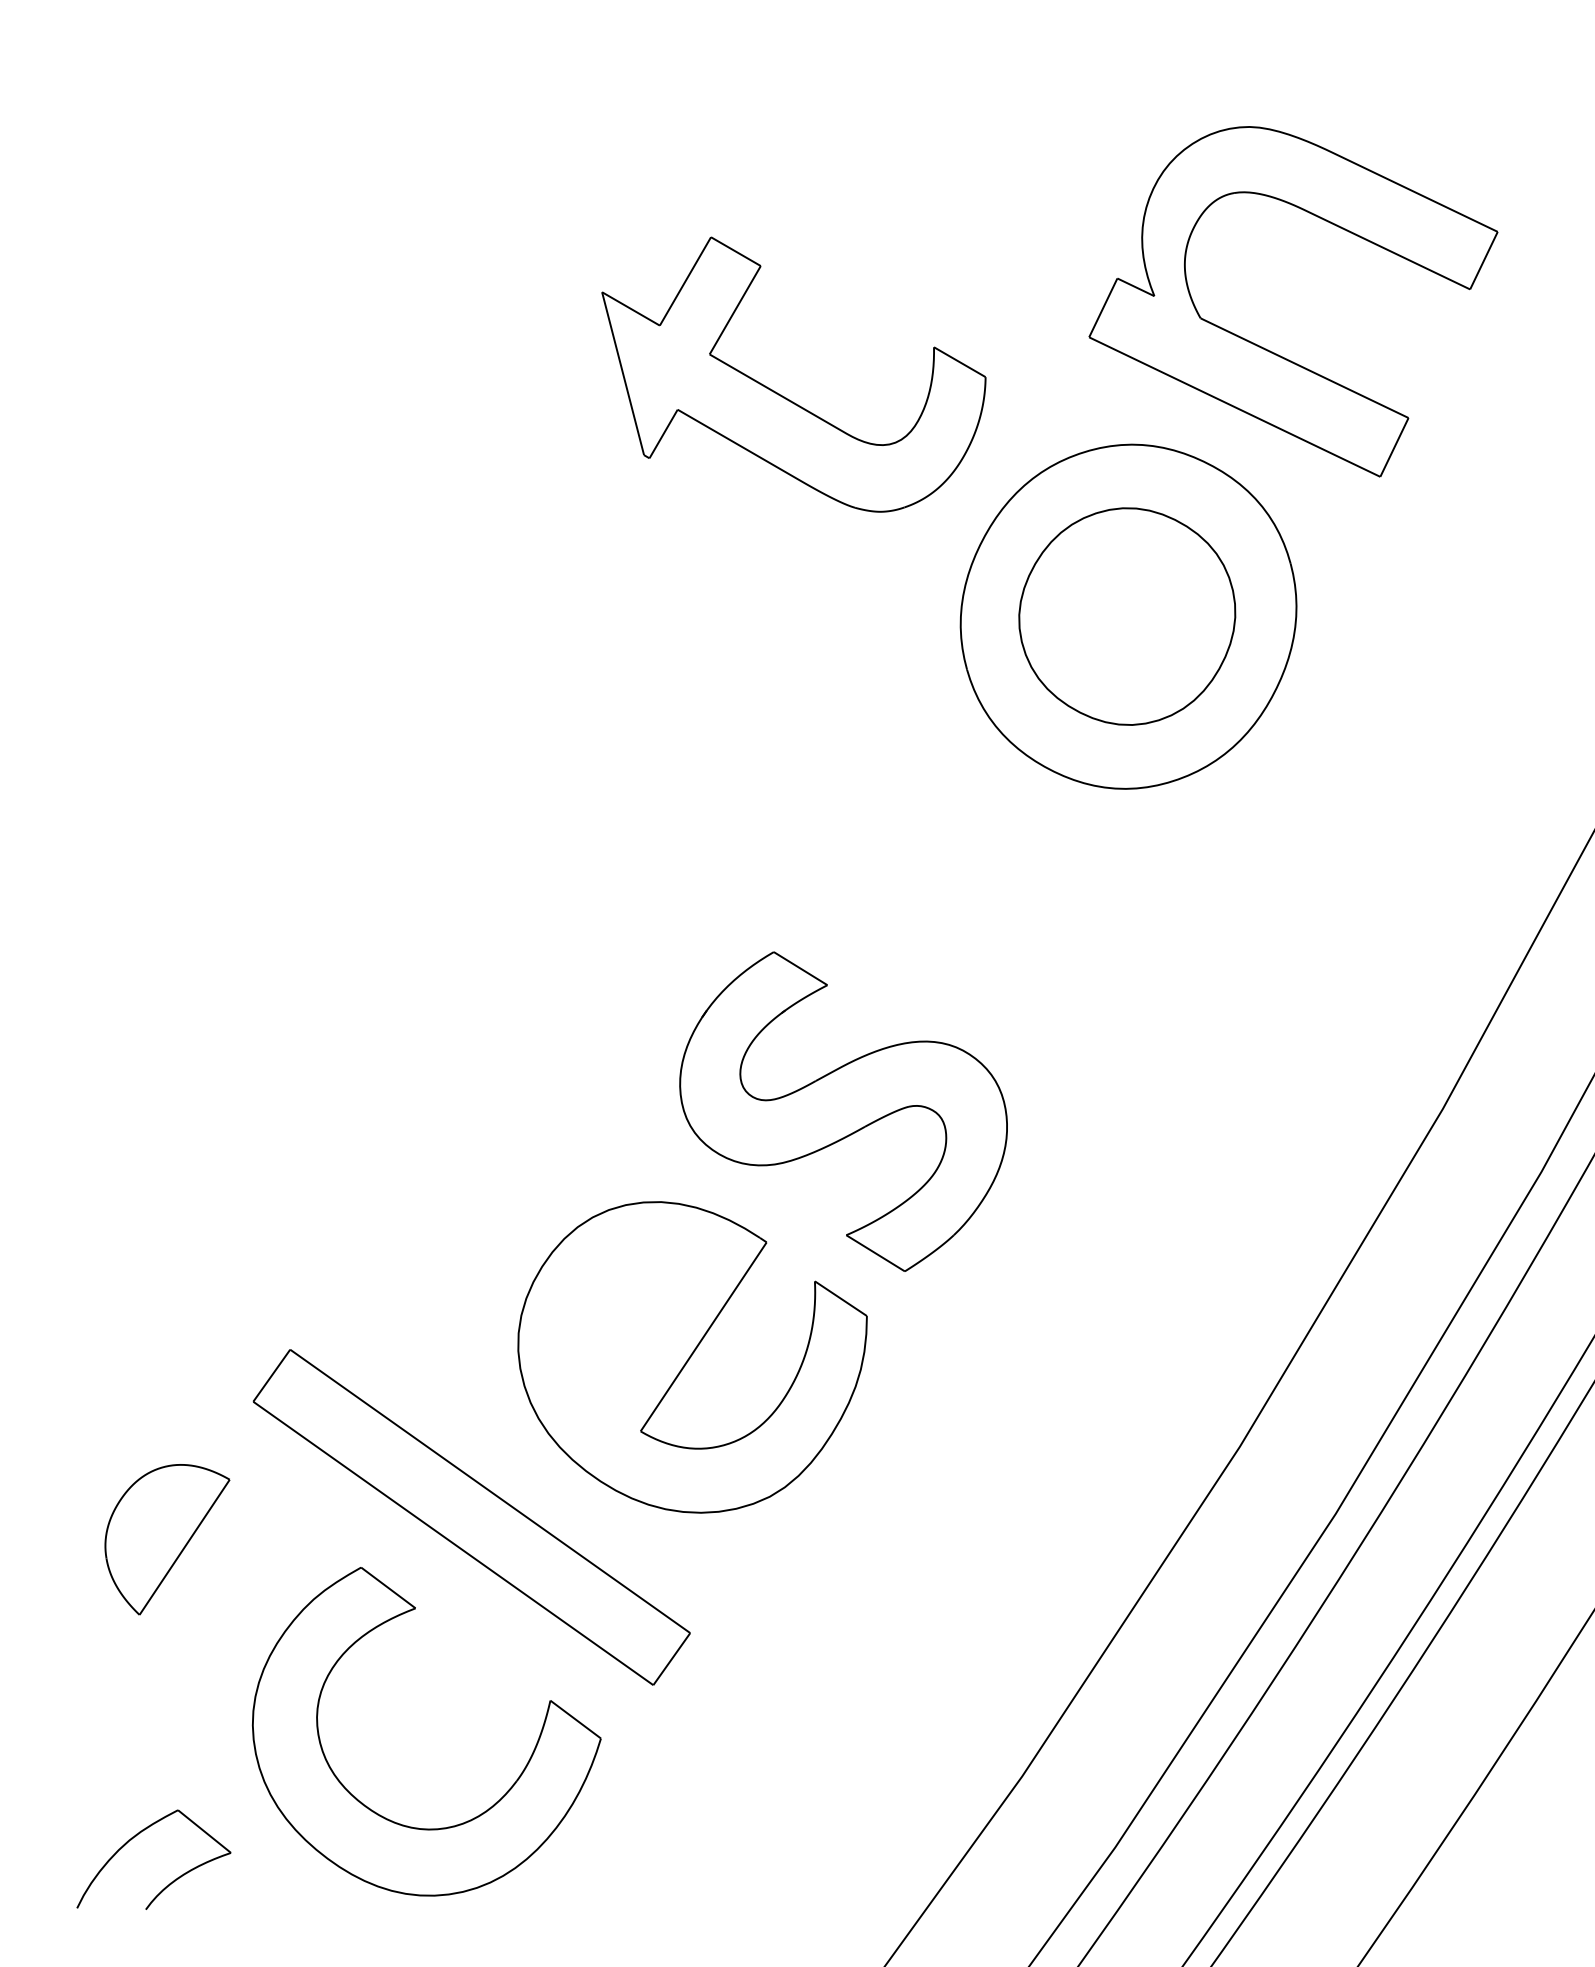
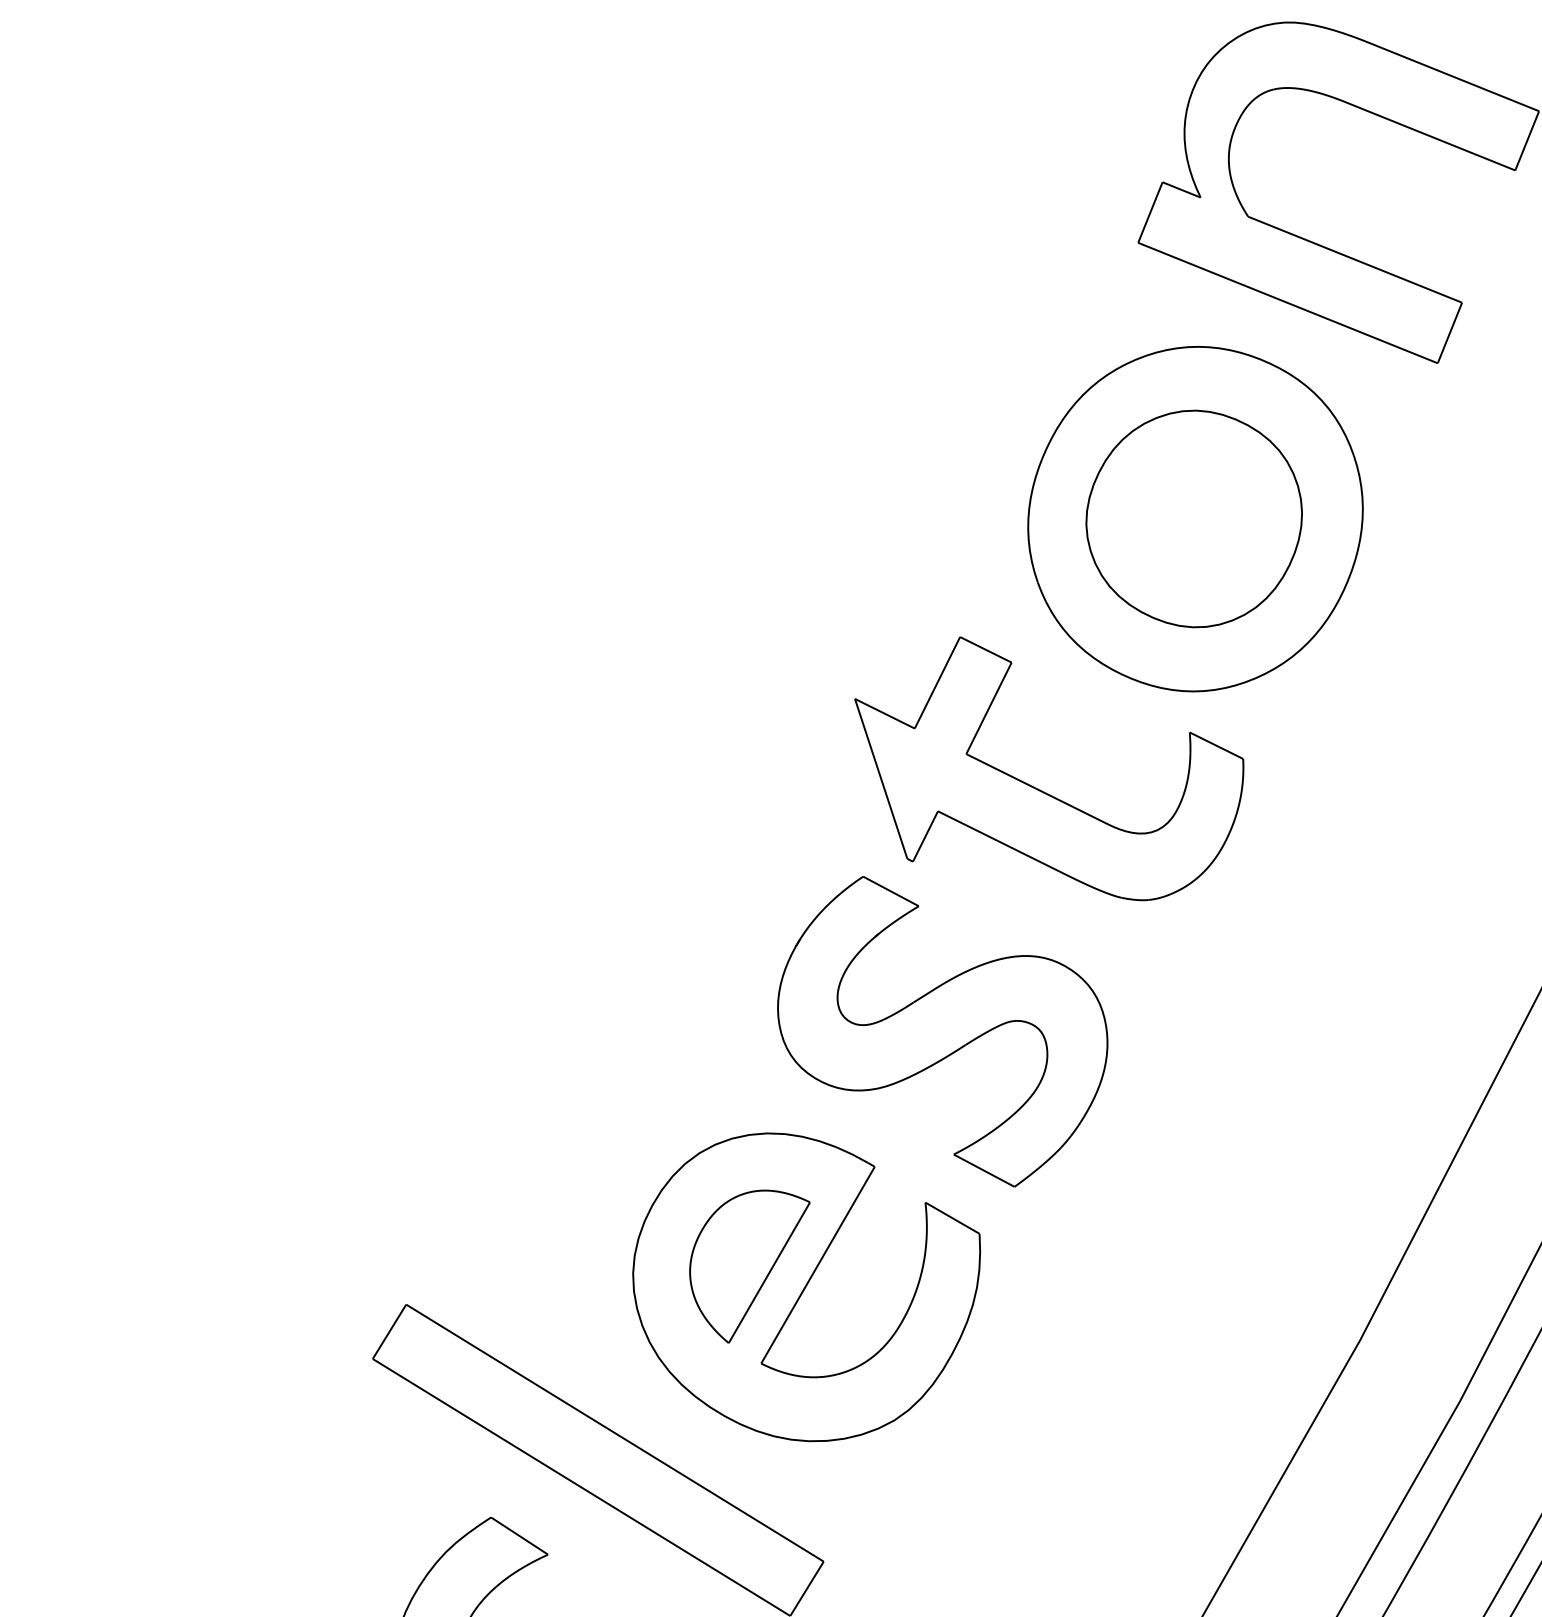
part: (781, 394) -> (1040, 789), moved
part: (167, 1539) -> (751, 1266), moved

